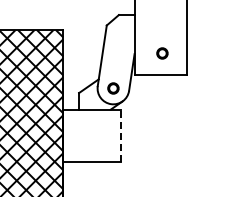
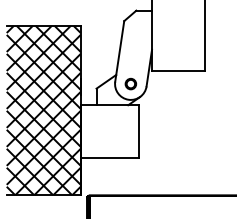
part: (162, 52) -> (179, 48), removed
line: (121, 135) -> (138, 131), dashed -> solid

